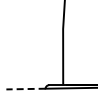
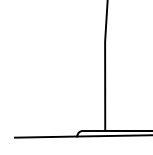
line: (26, 89) -> (46, 137), dashed -> solid

